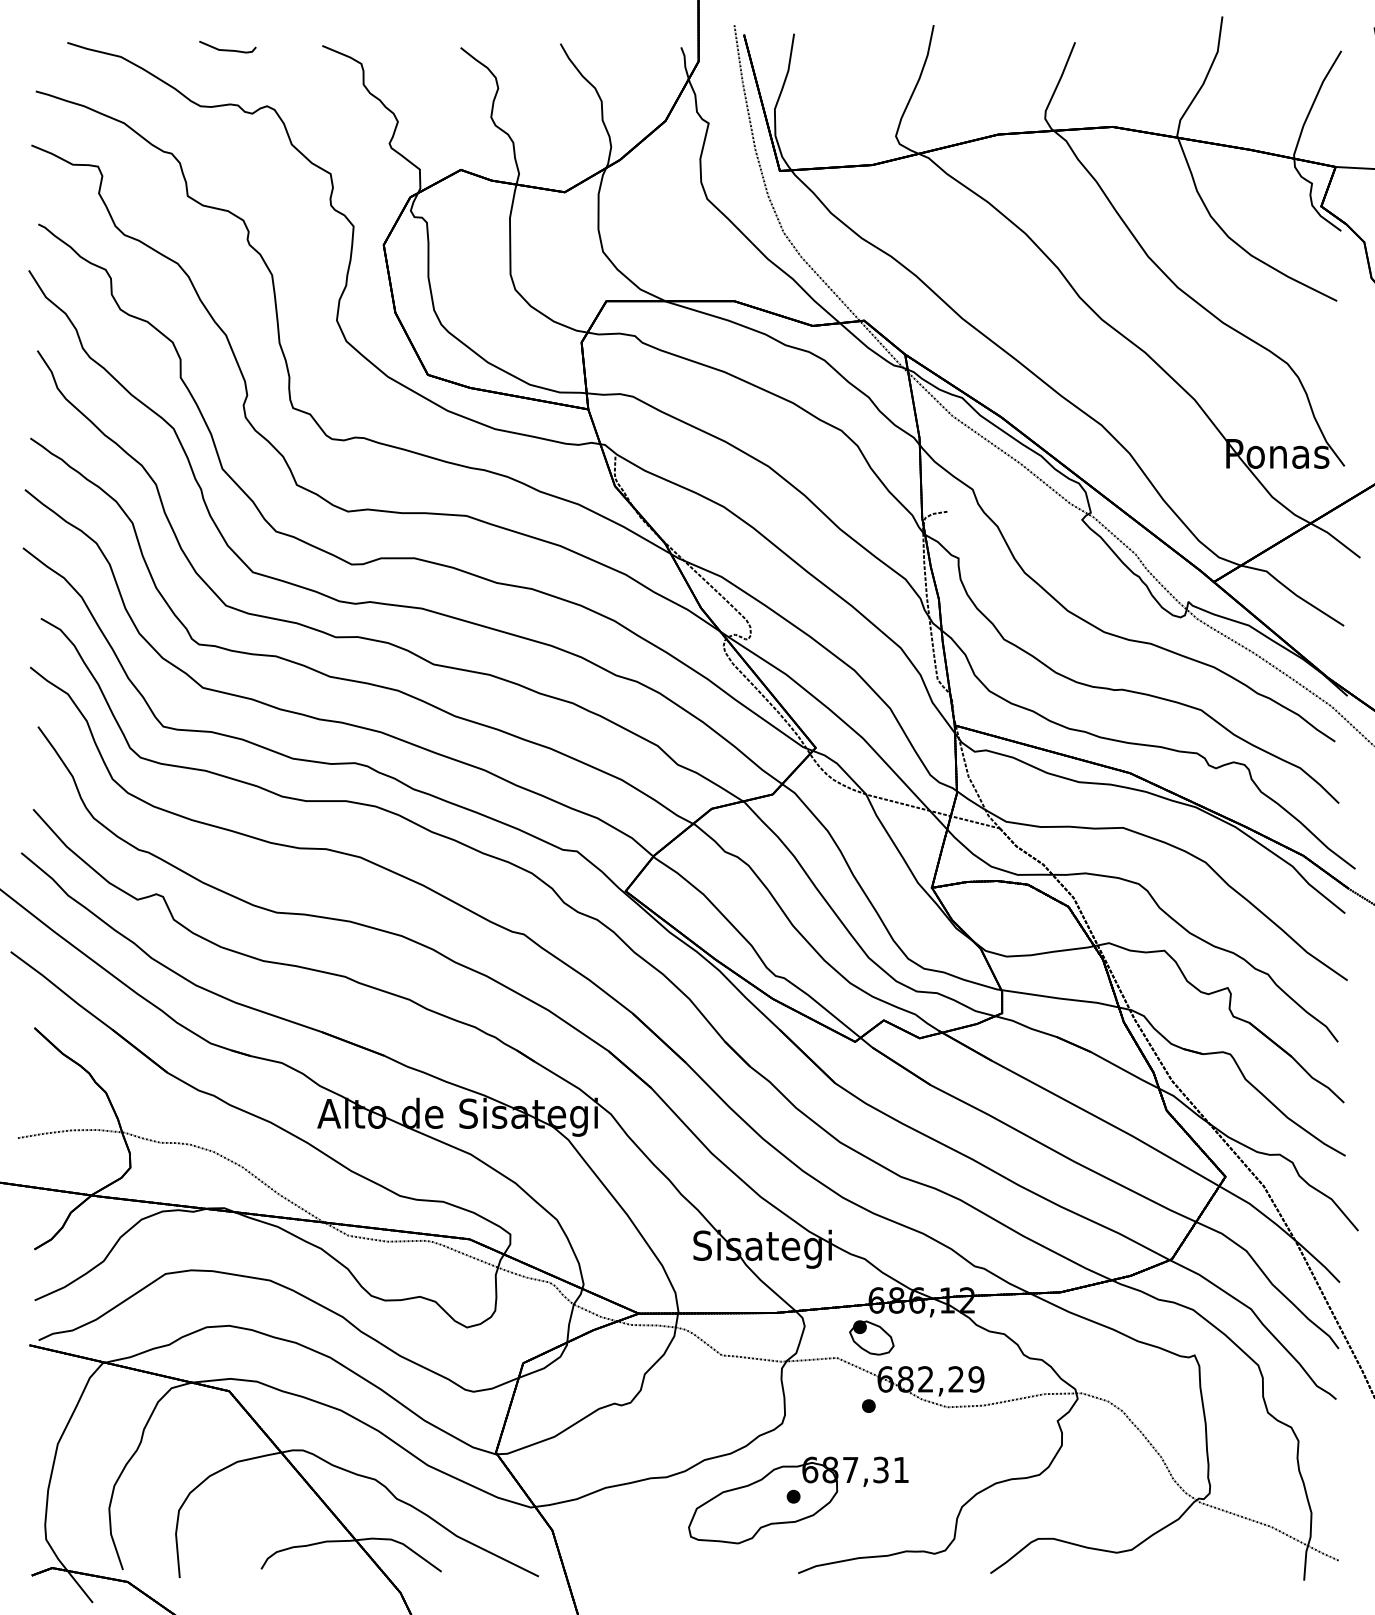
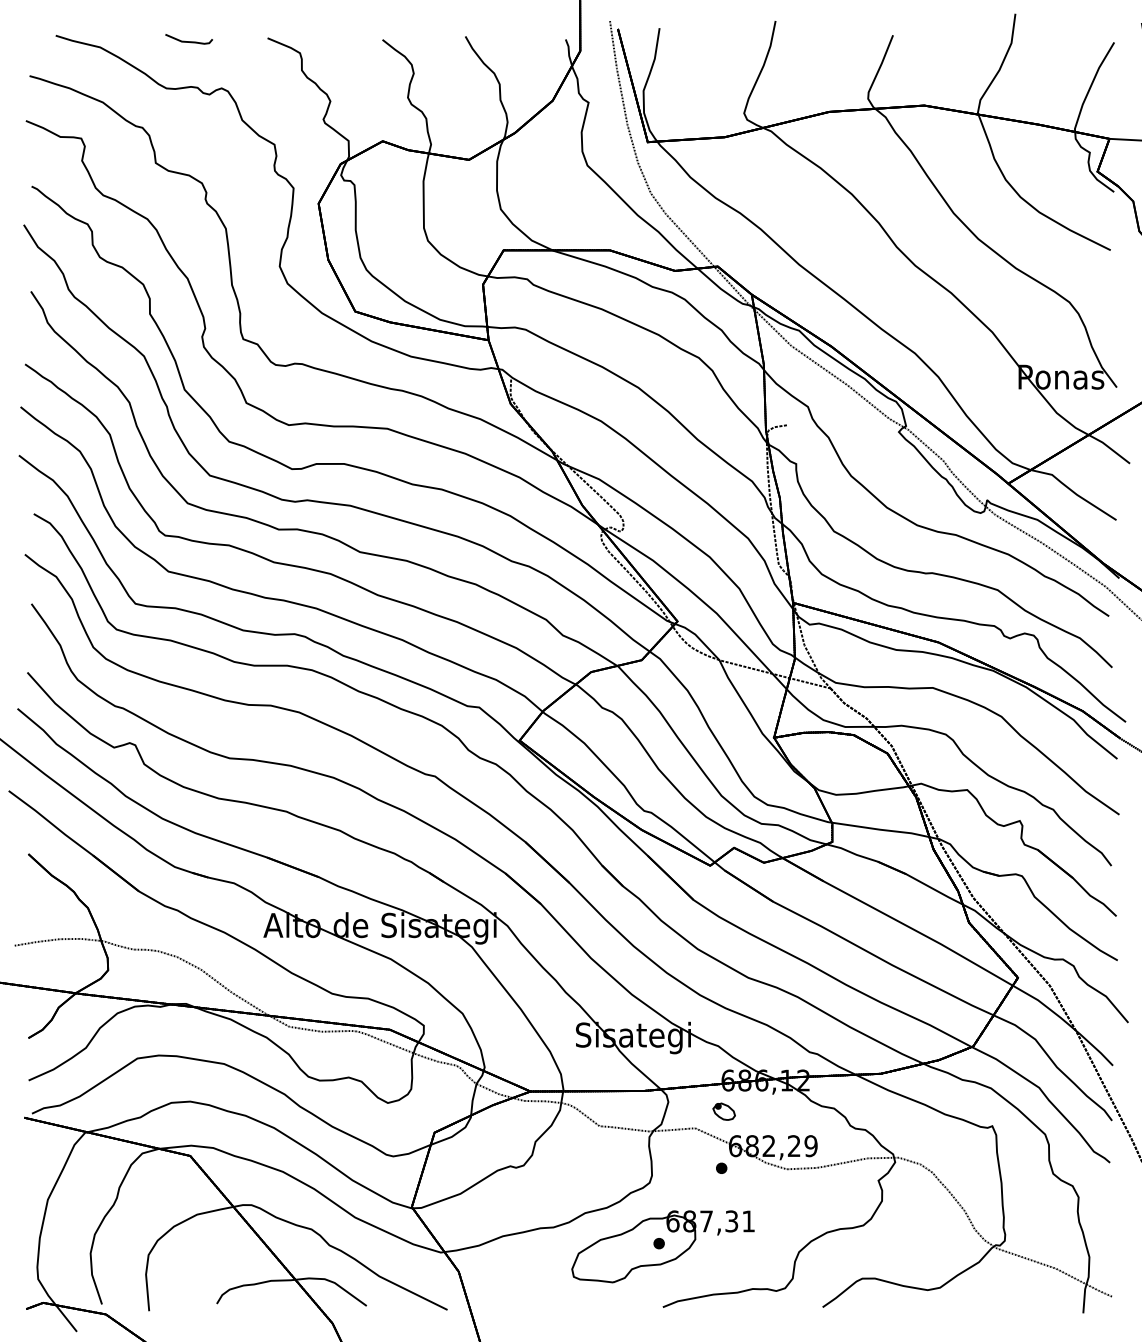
part: (871, 1337) -> (723, 1111), size x0.6

